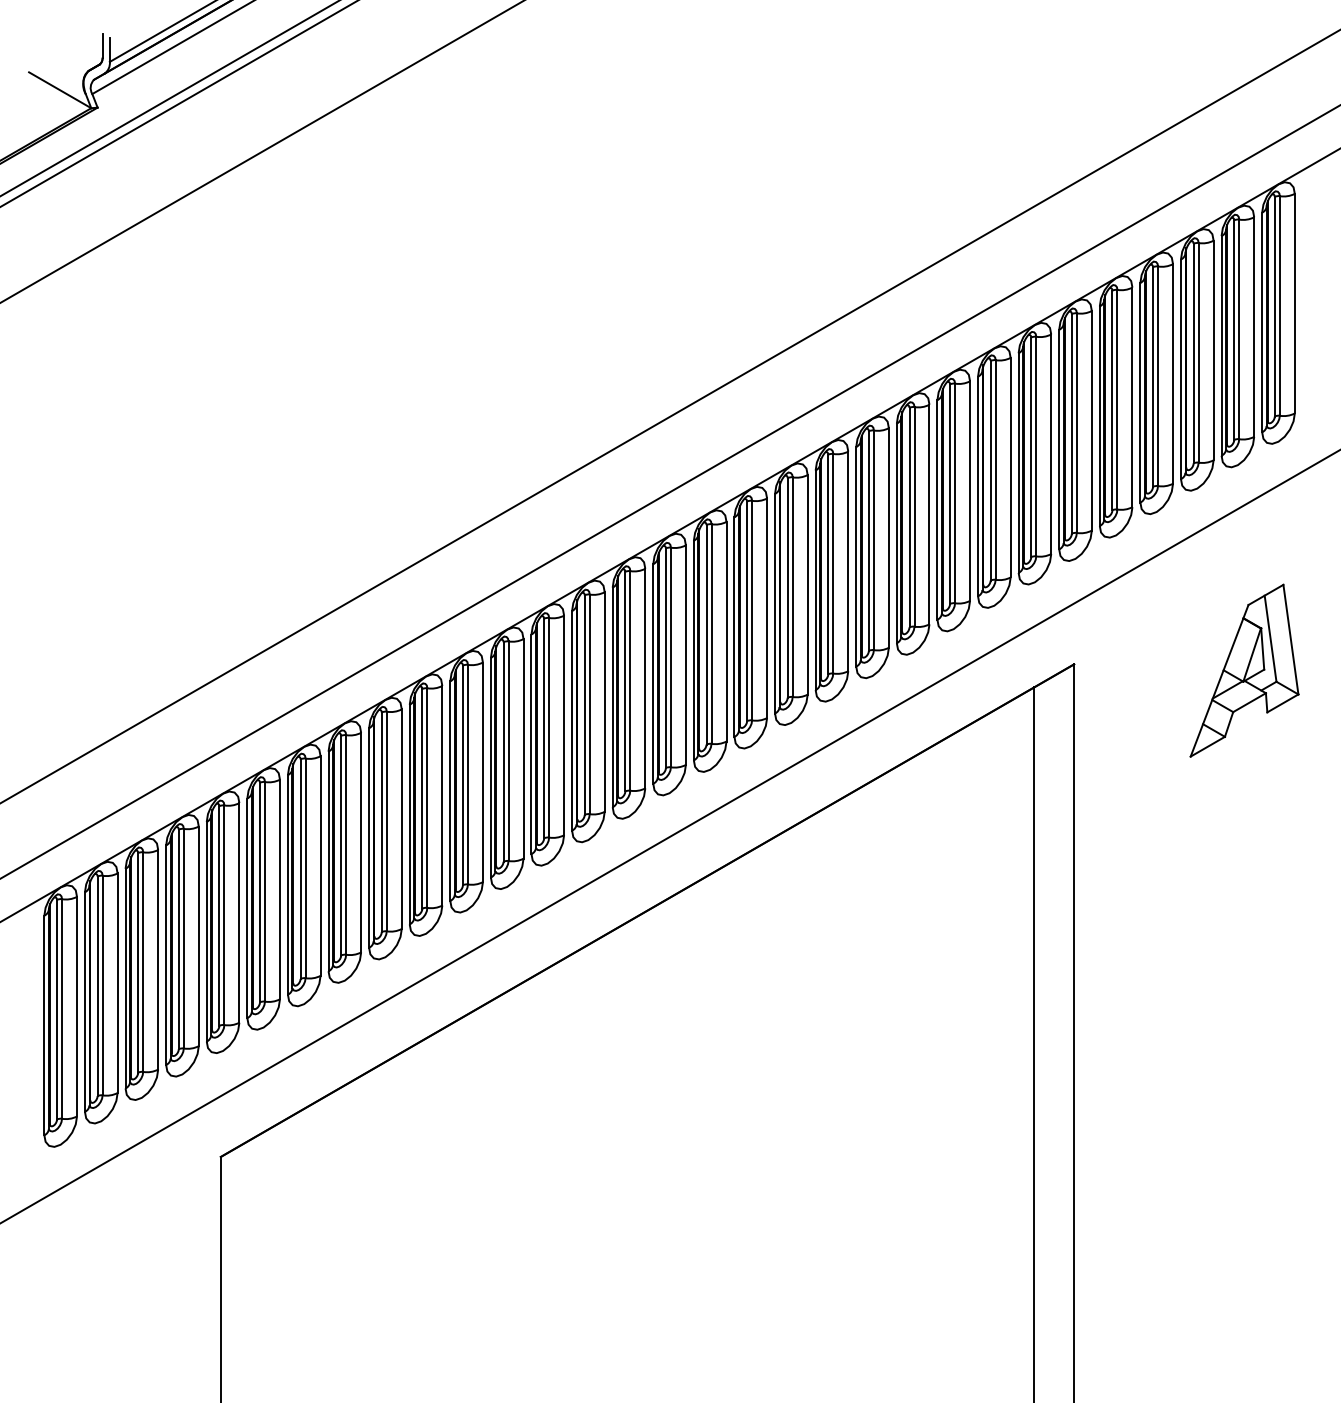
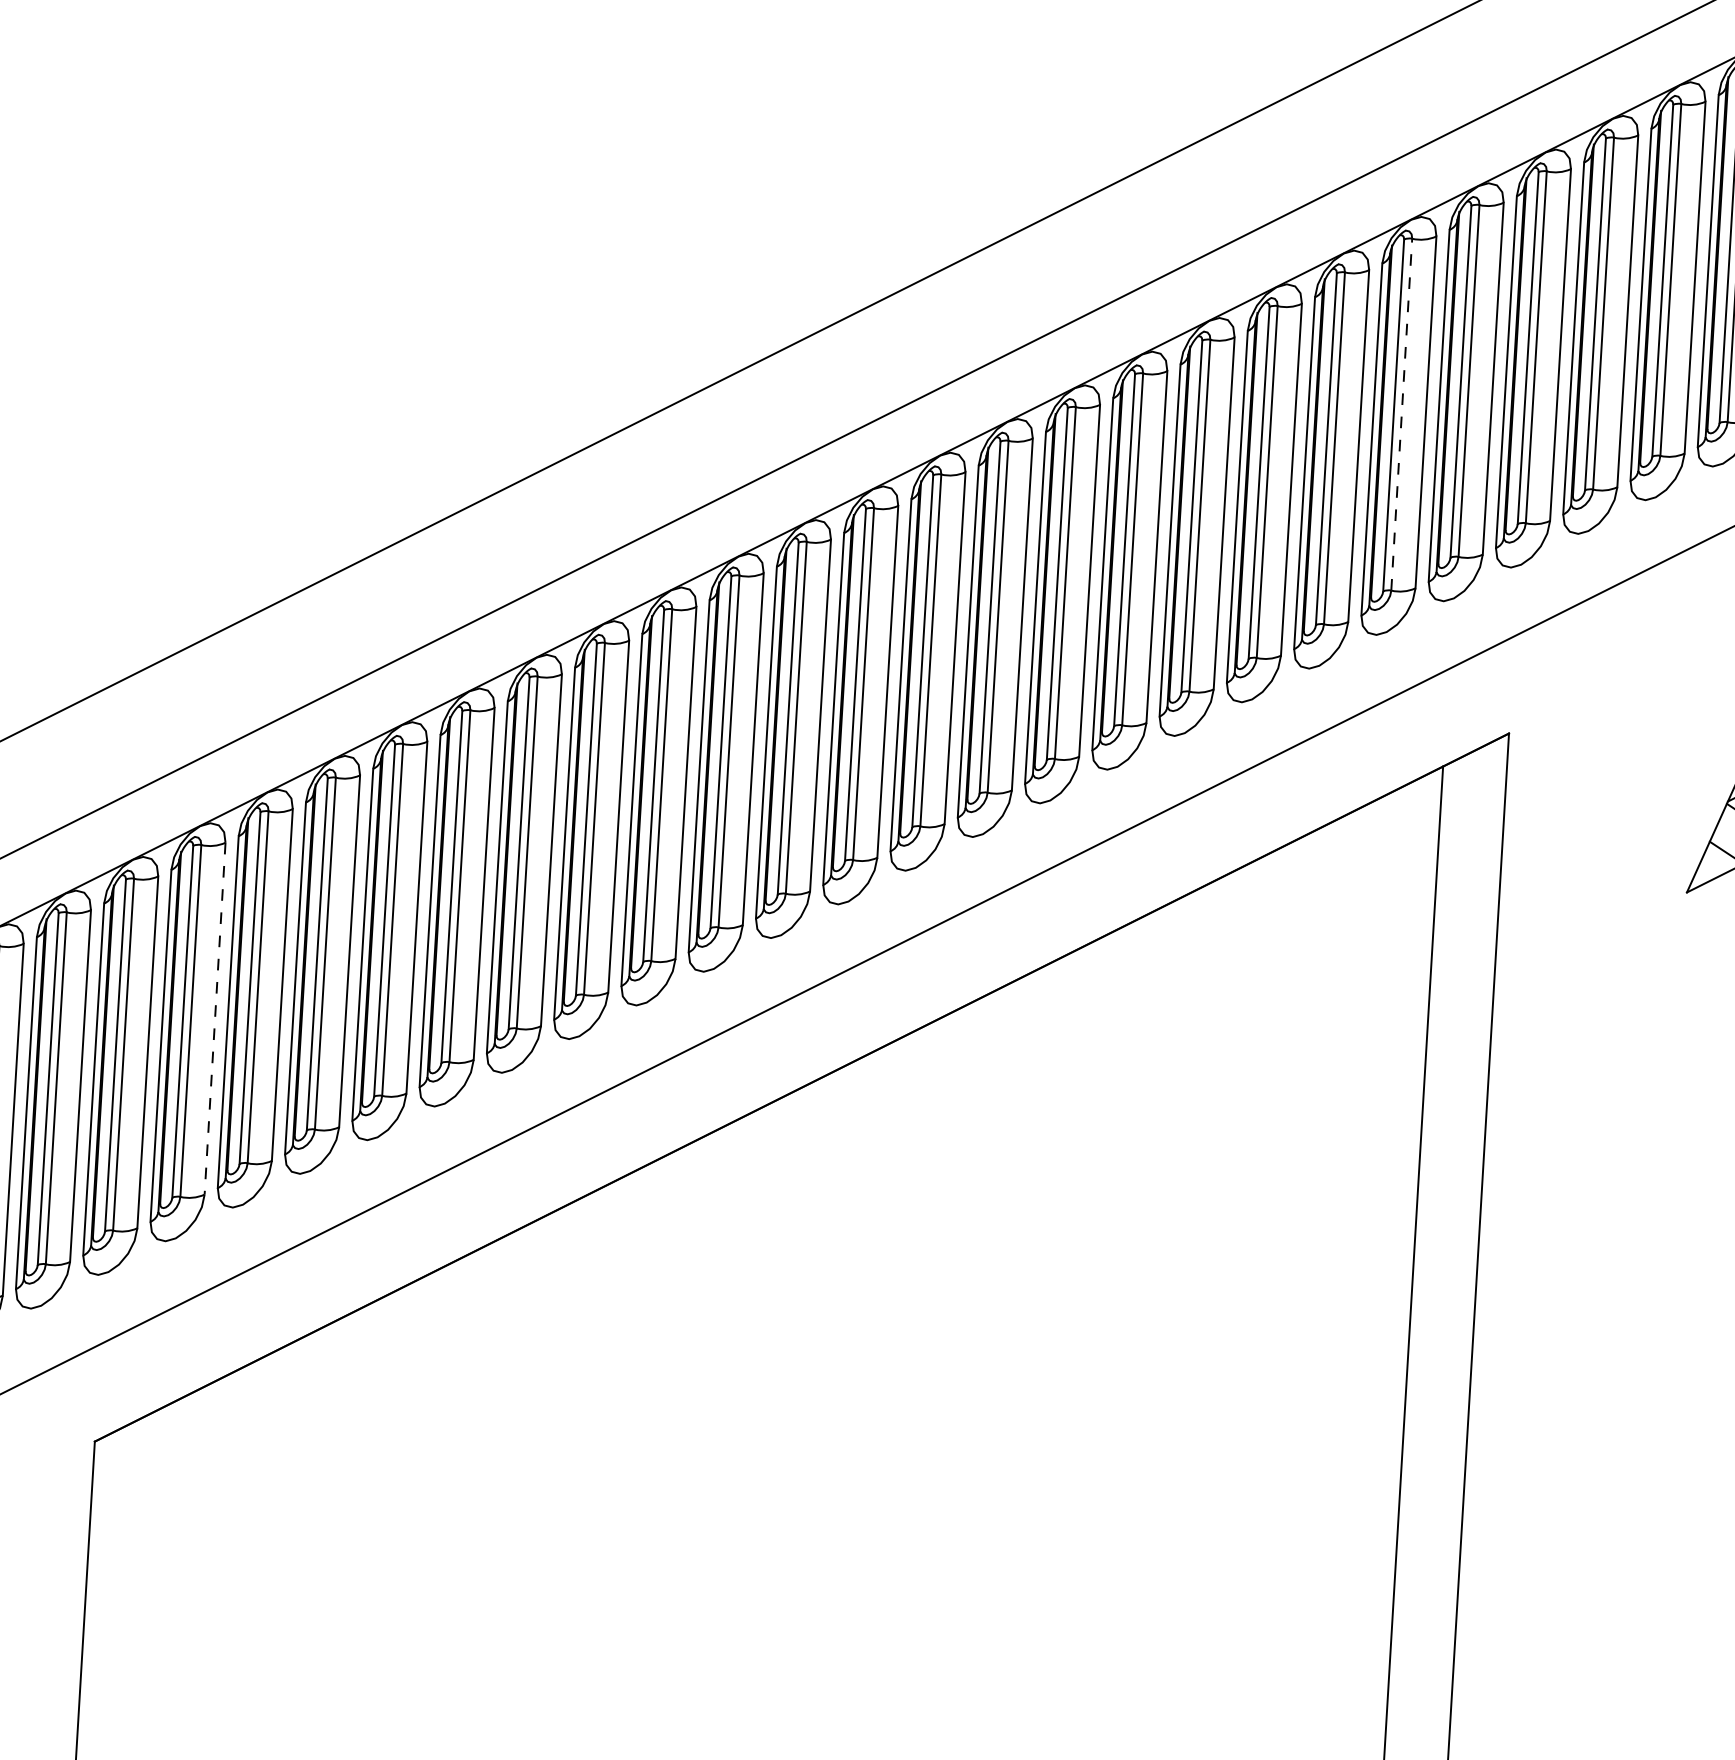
line: (995, 470) -> (1401, 415), solid -> dashed
line: (279, 889) -> (214, 1018), solid -> dashed

